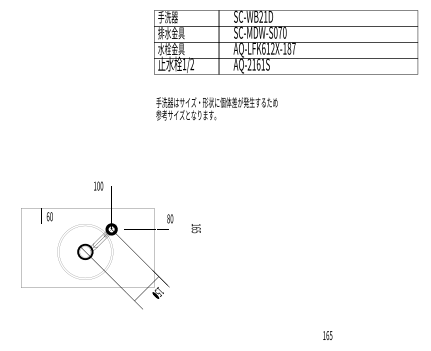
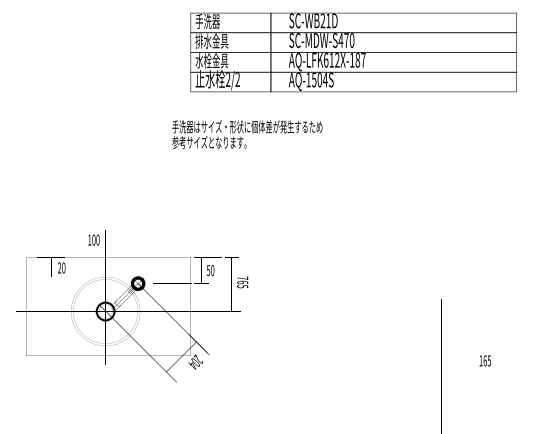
text: (275, 32) -> (340, 40), SC-MDW-S070 -> SC-MDW-S470
text: (183, 64) -> (227, 79), 1/2 -> 2/2
text: (255, 64) -> (316, 79), AQ-2161S -> AQ-1504S
text: (217, 108) -> (247, 134), moved
text: (98, 185) -> (93, 239), moved
text: (48, 216) -> (59, 267), 60 -> 20
text: (168, 218) -> (208, 270), 80 -> 50
text: (196, 224) -> (242, 277), 165 -> 765
text: (158, 292) -> (195, 361), 150 -> 204
text: (327, 335) -> (484, 360), moved

